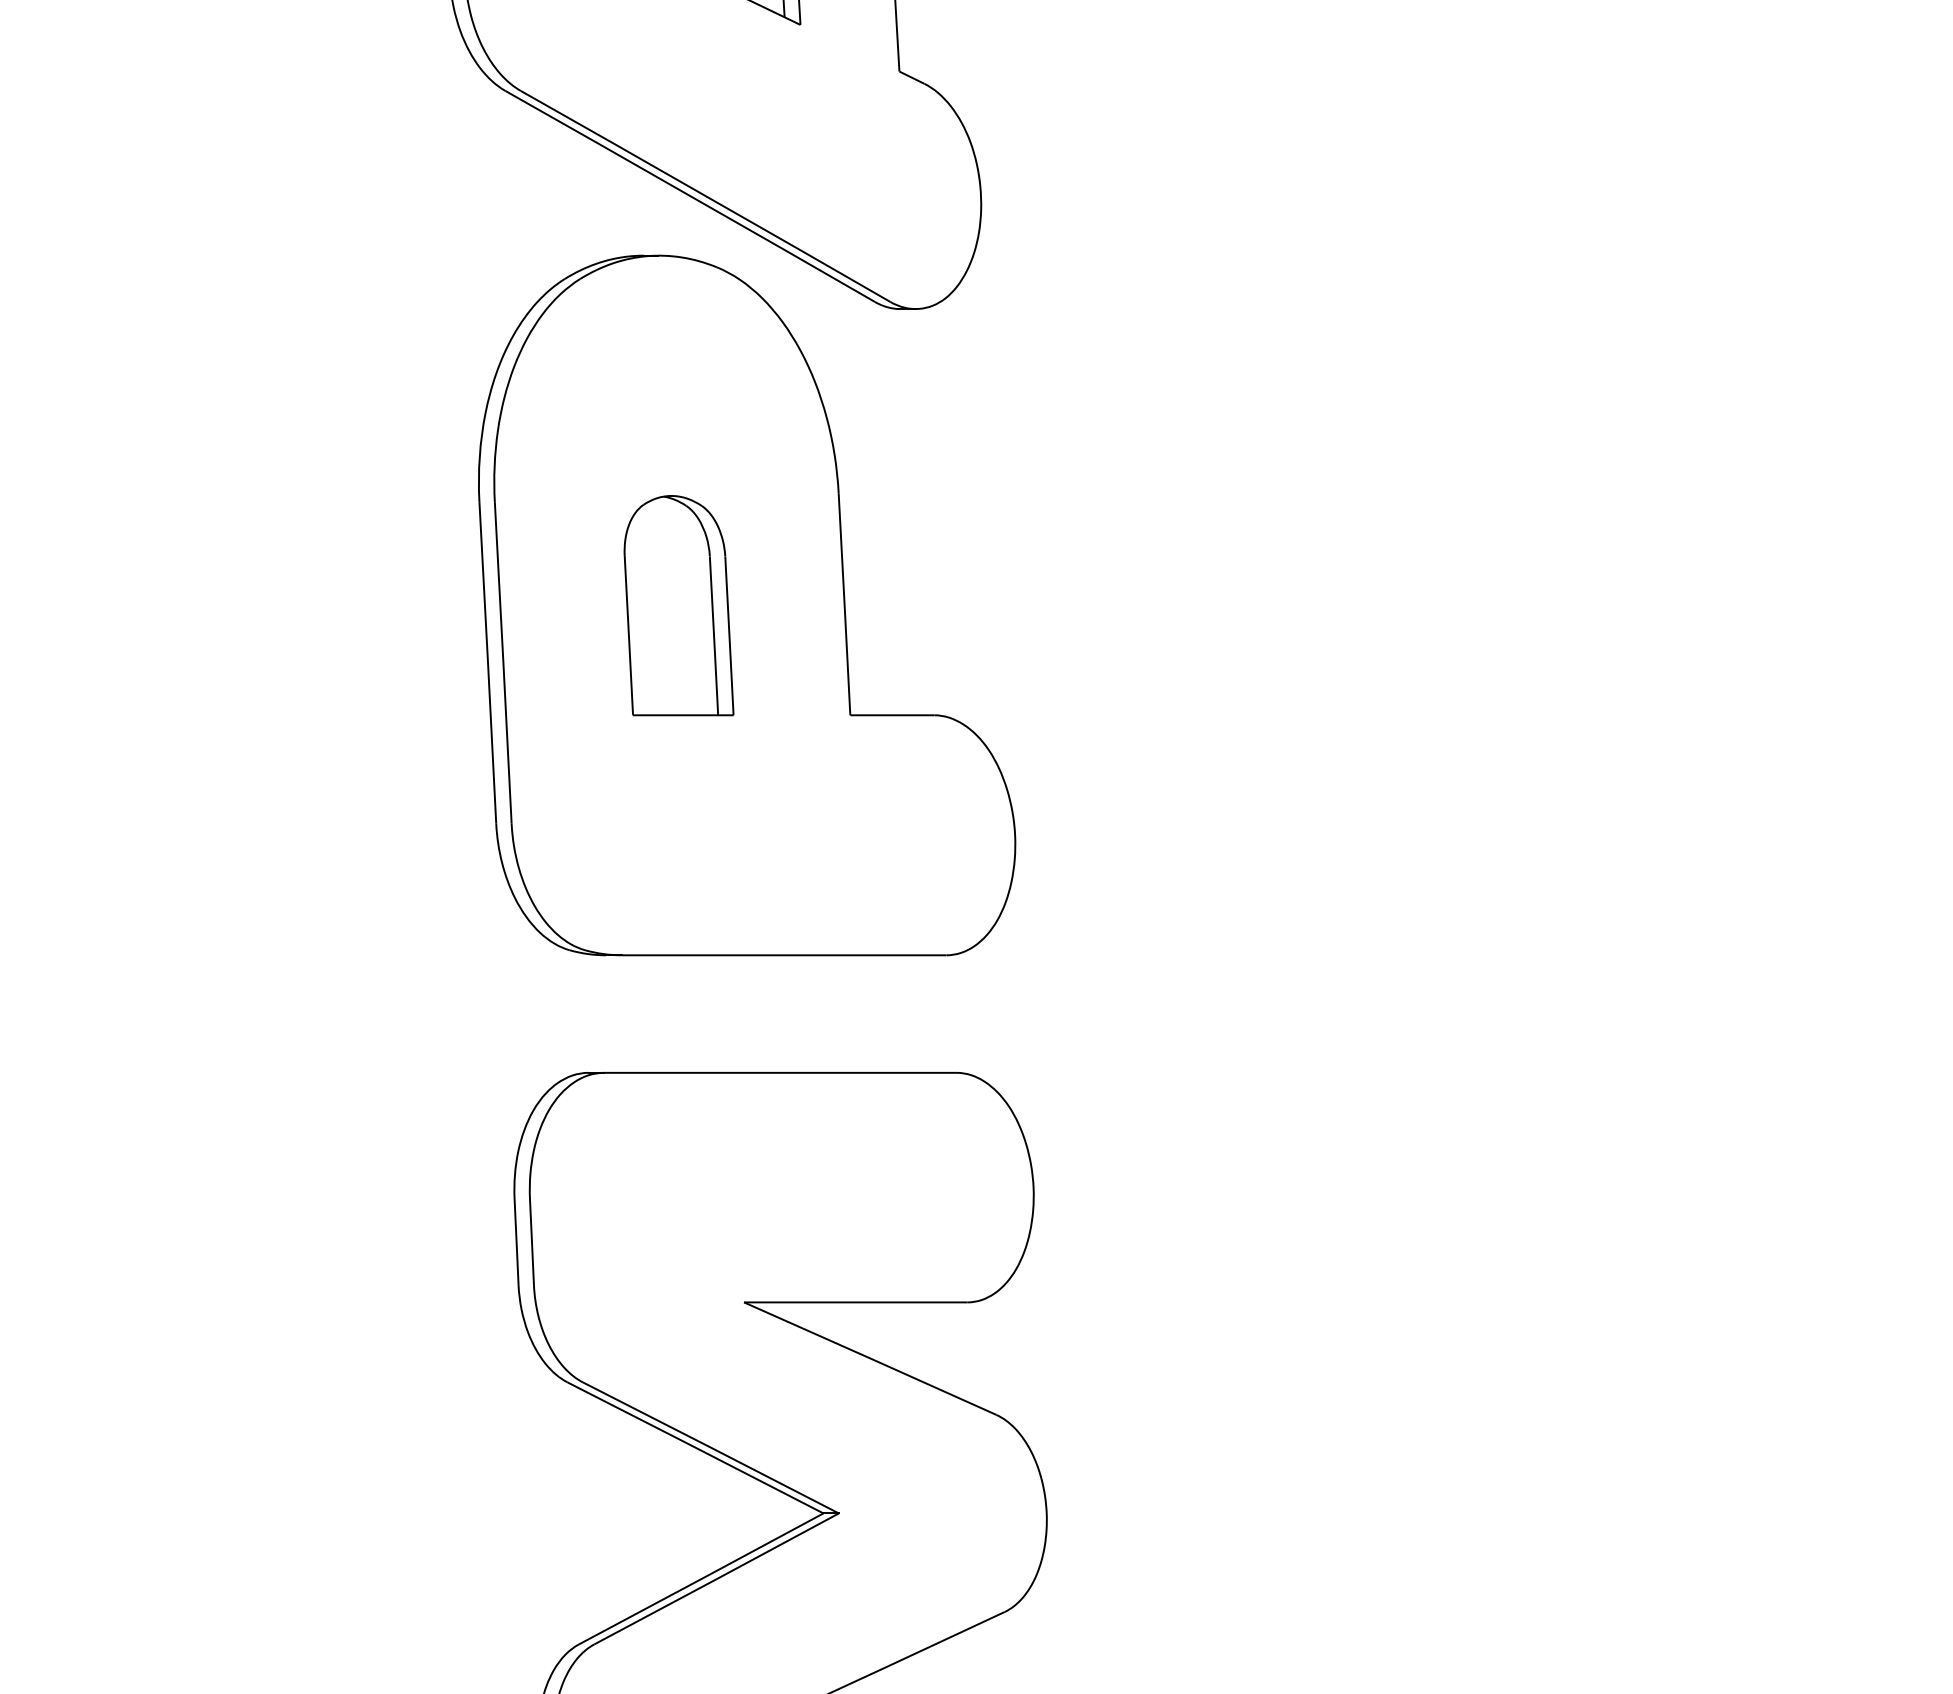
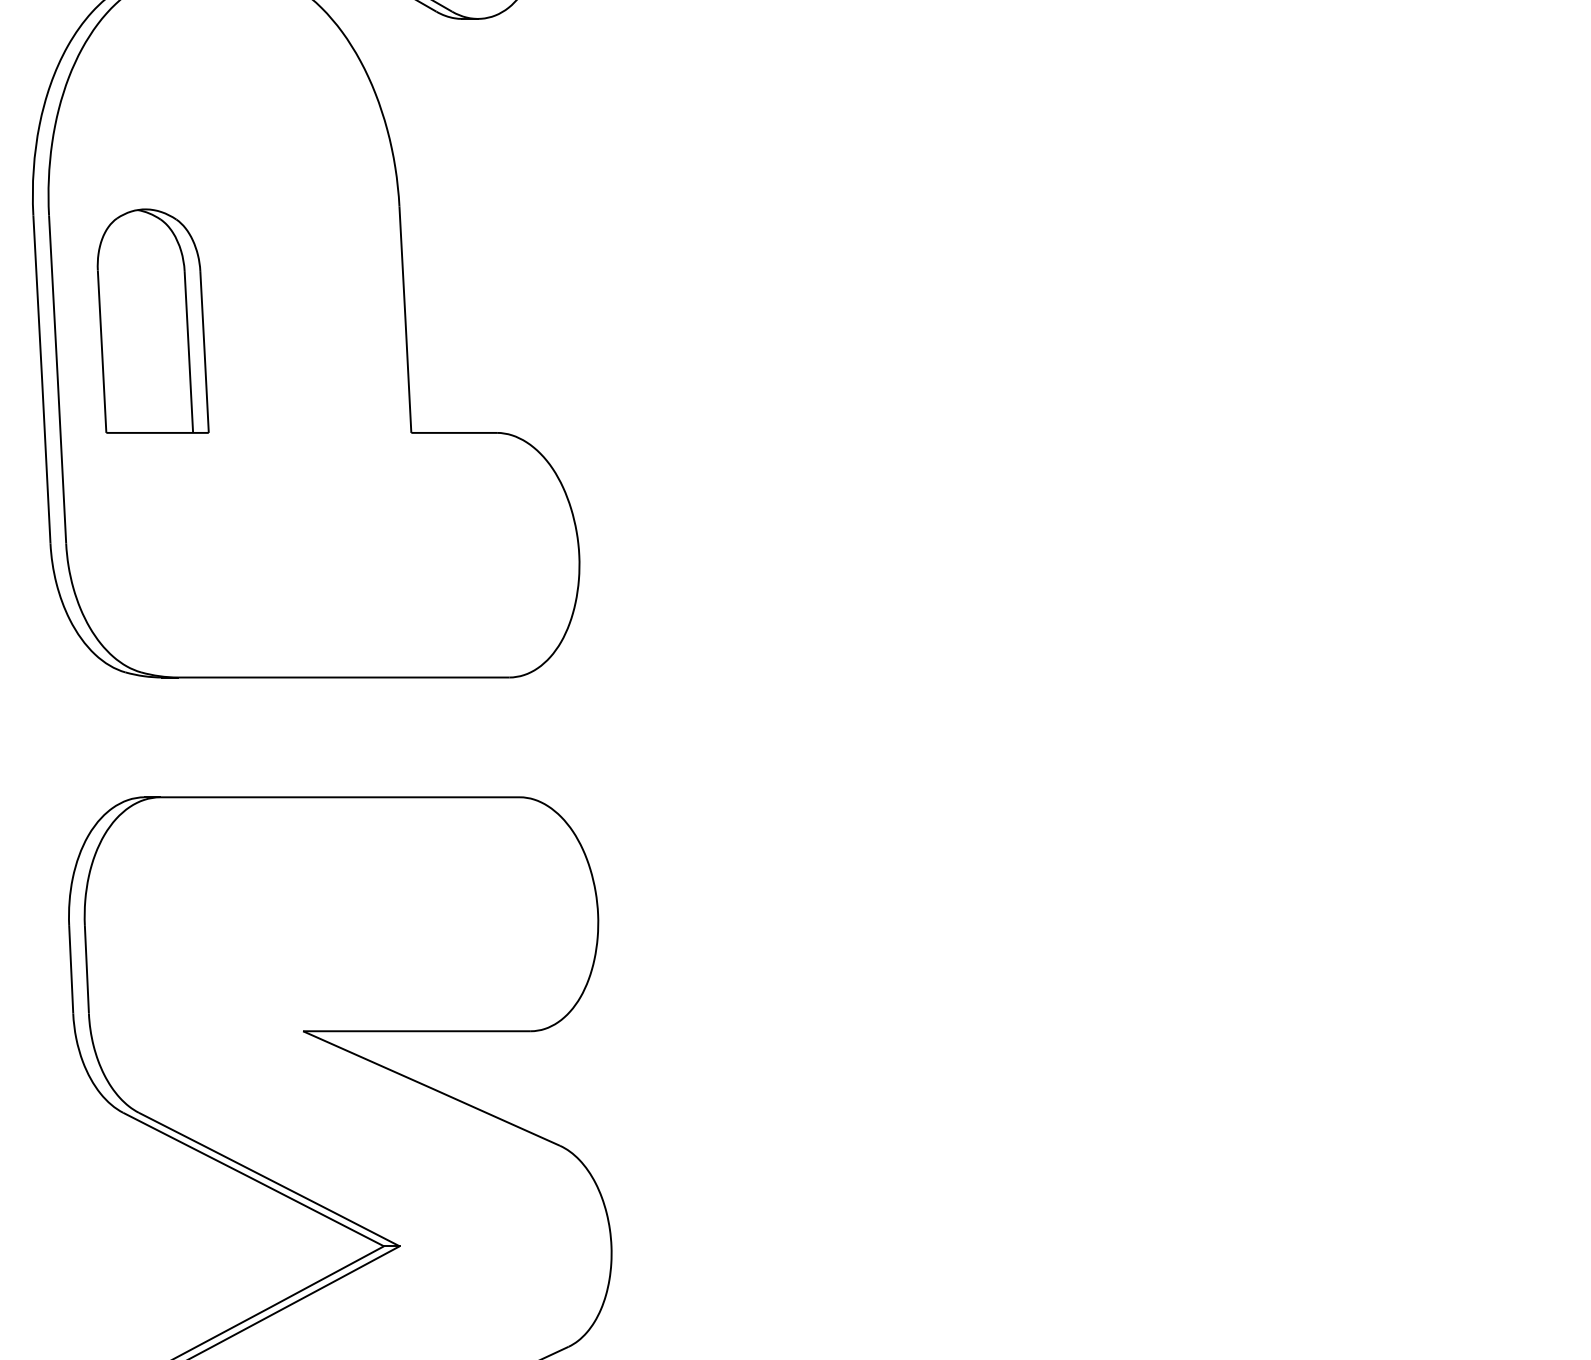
part: (678, 605) -> (152, 321), moved

